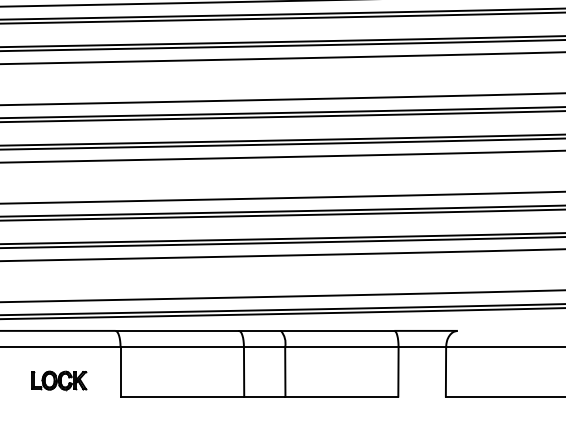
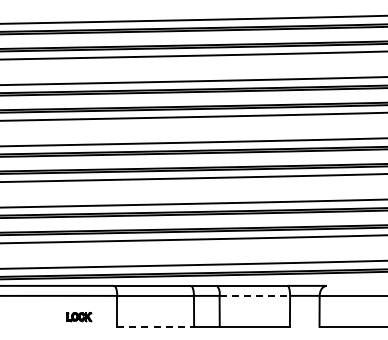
line: (342, 346) -> (255, 295), solid -> dashed
part: (59, 380) -> (79, 316), size x0.7
line: (183, 396) -> (156, 326), solid -> dashed

